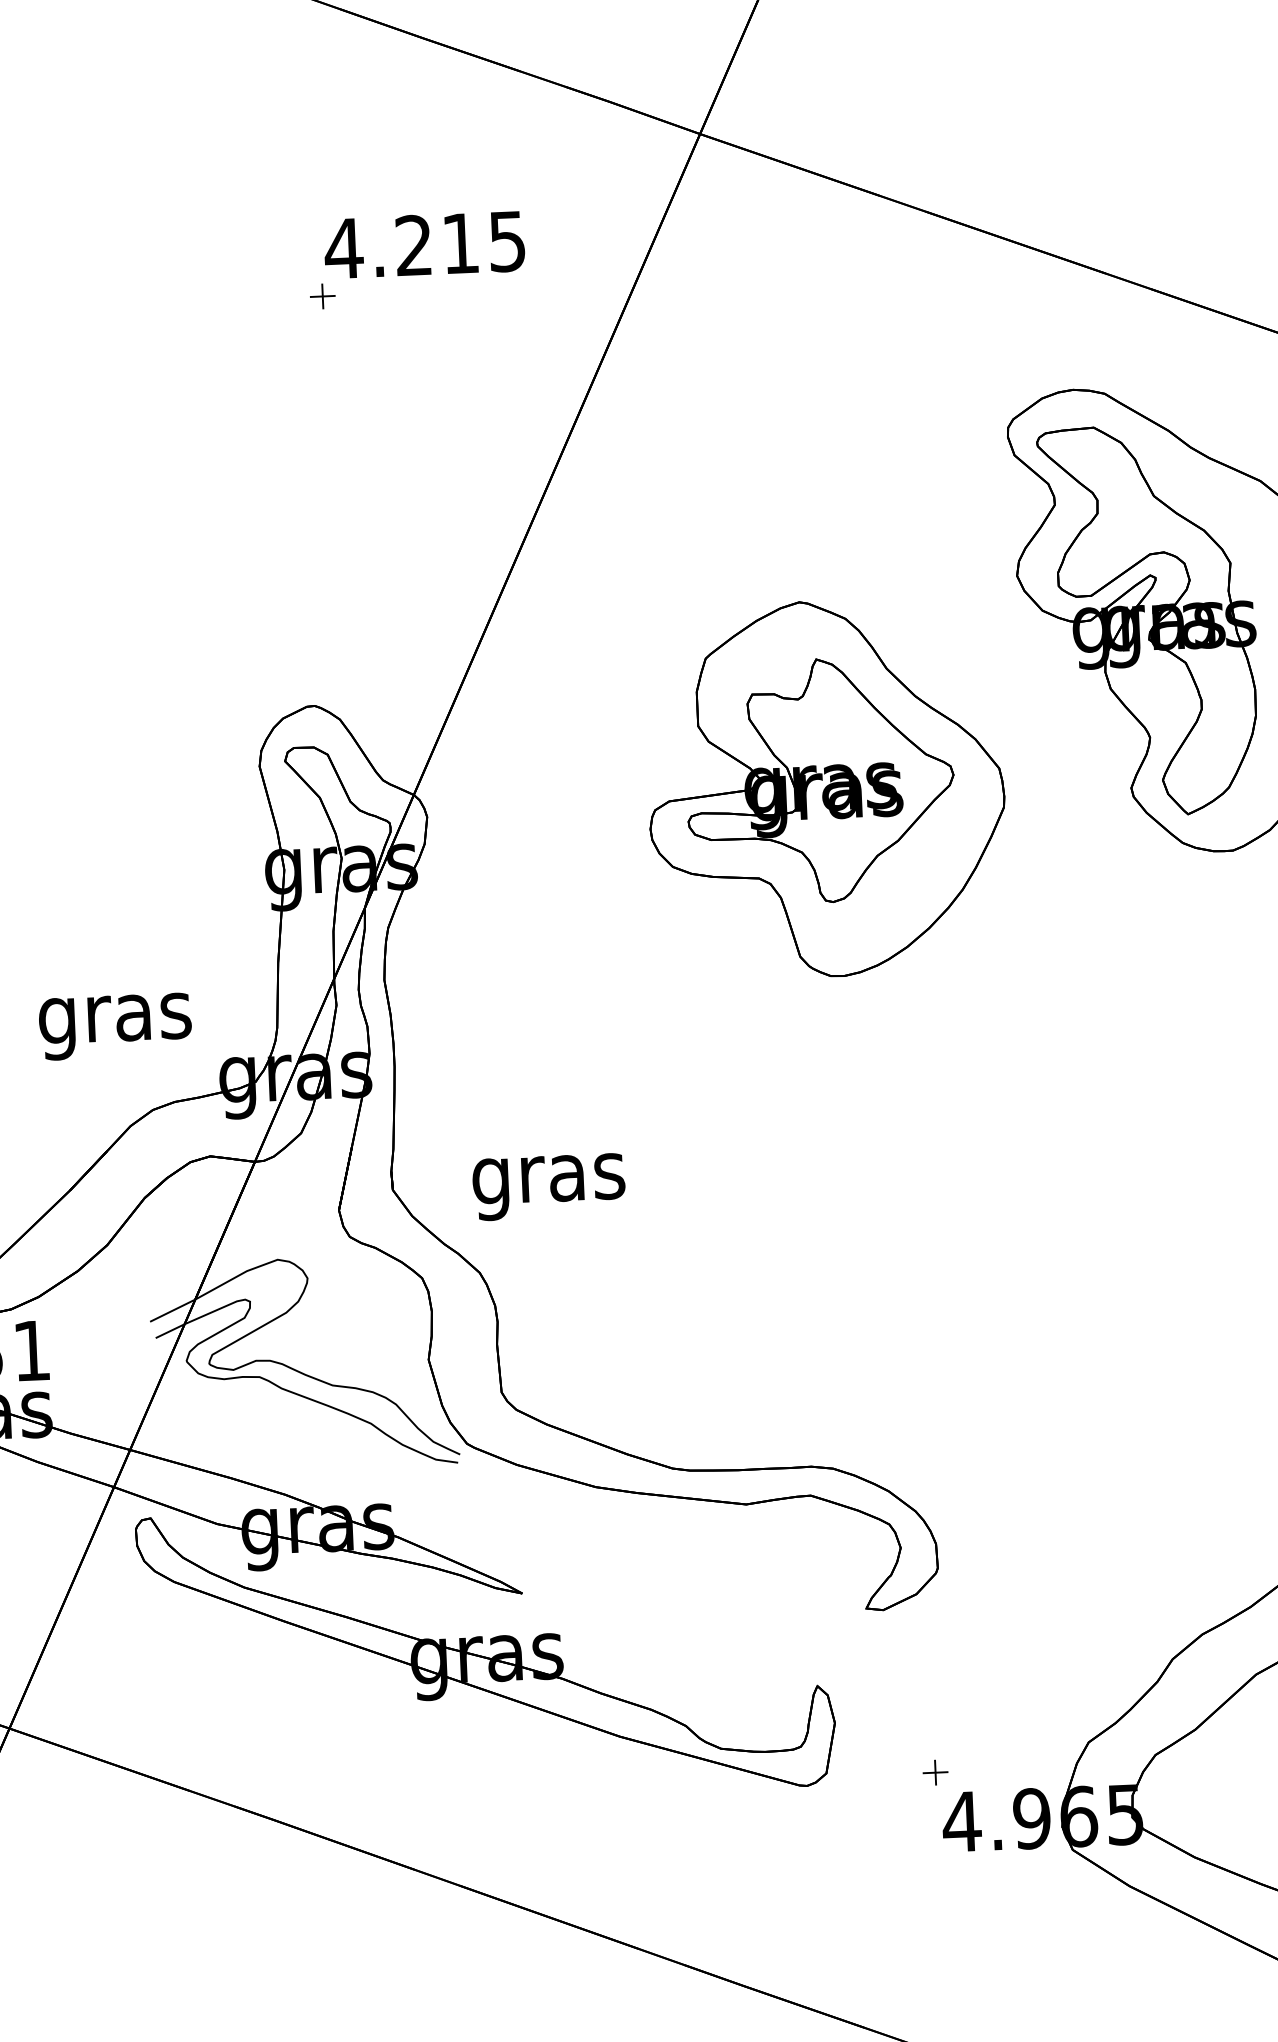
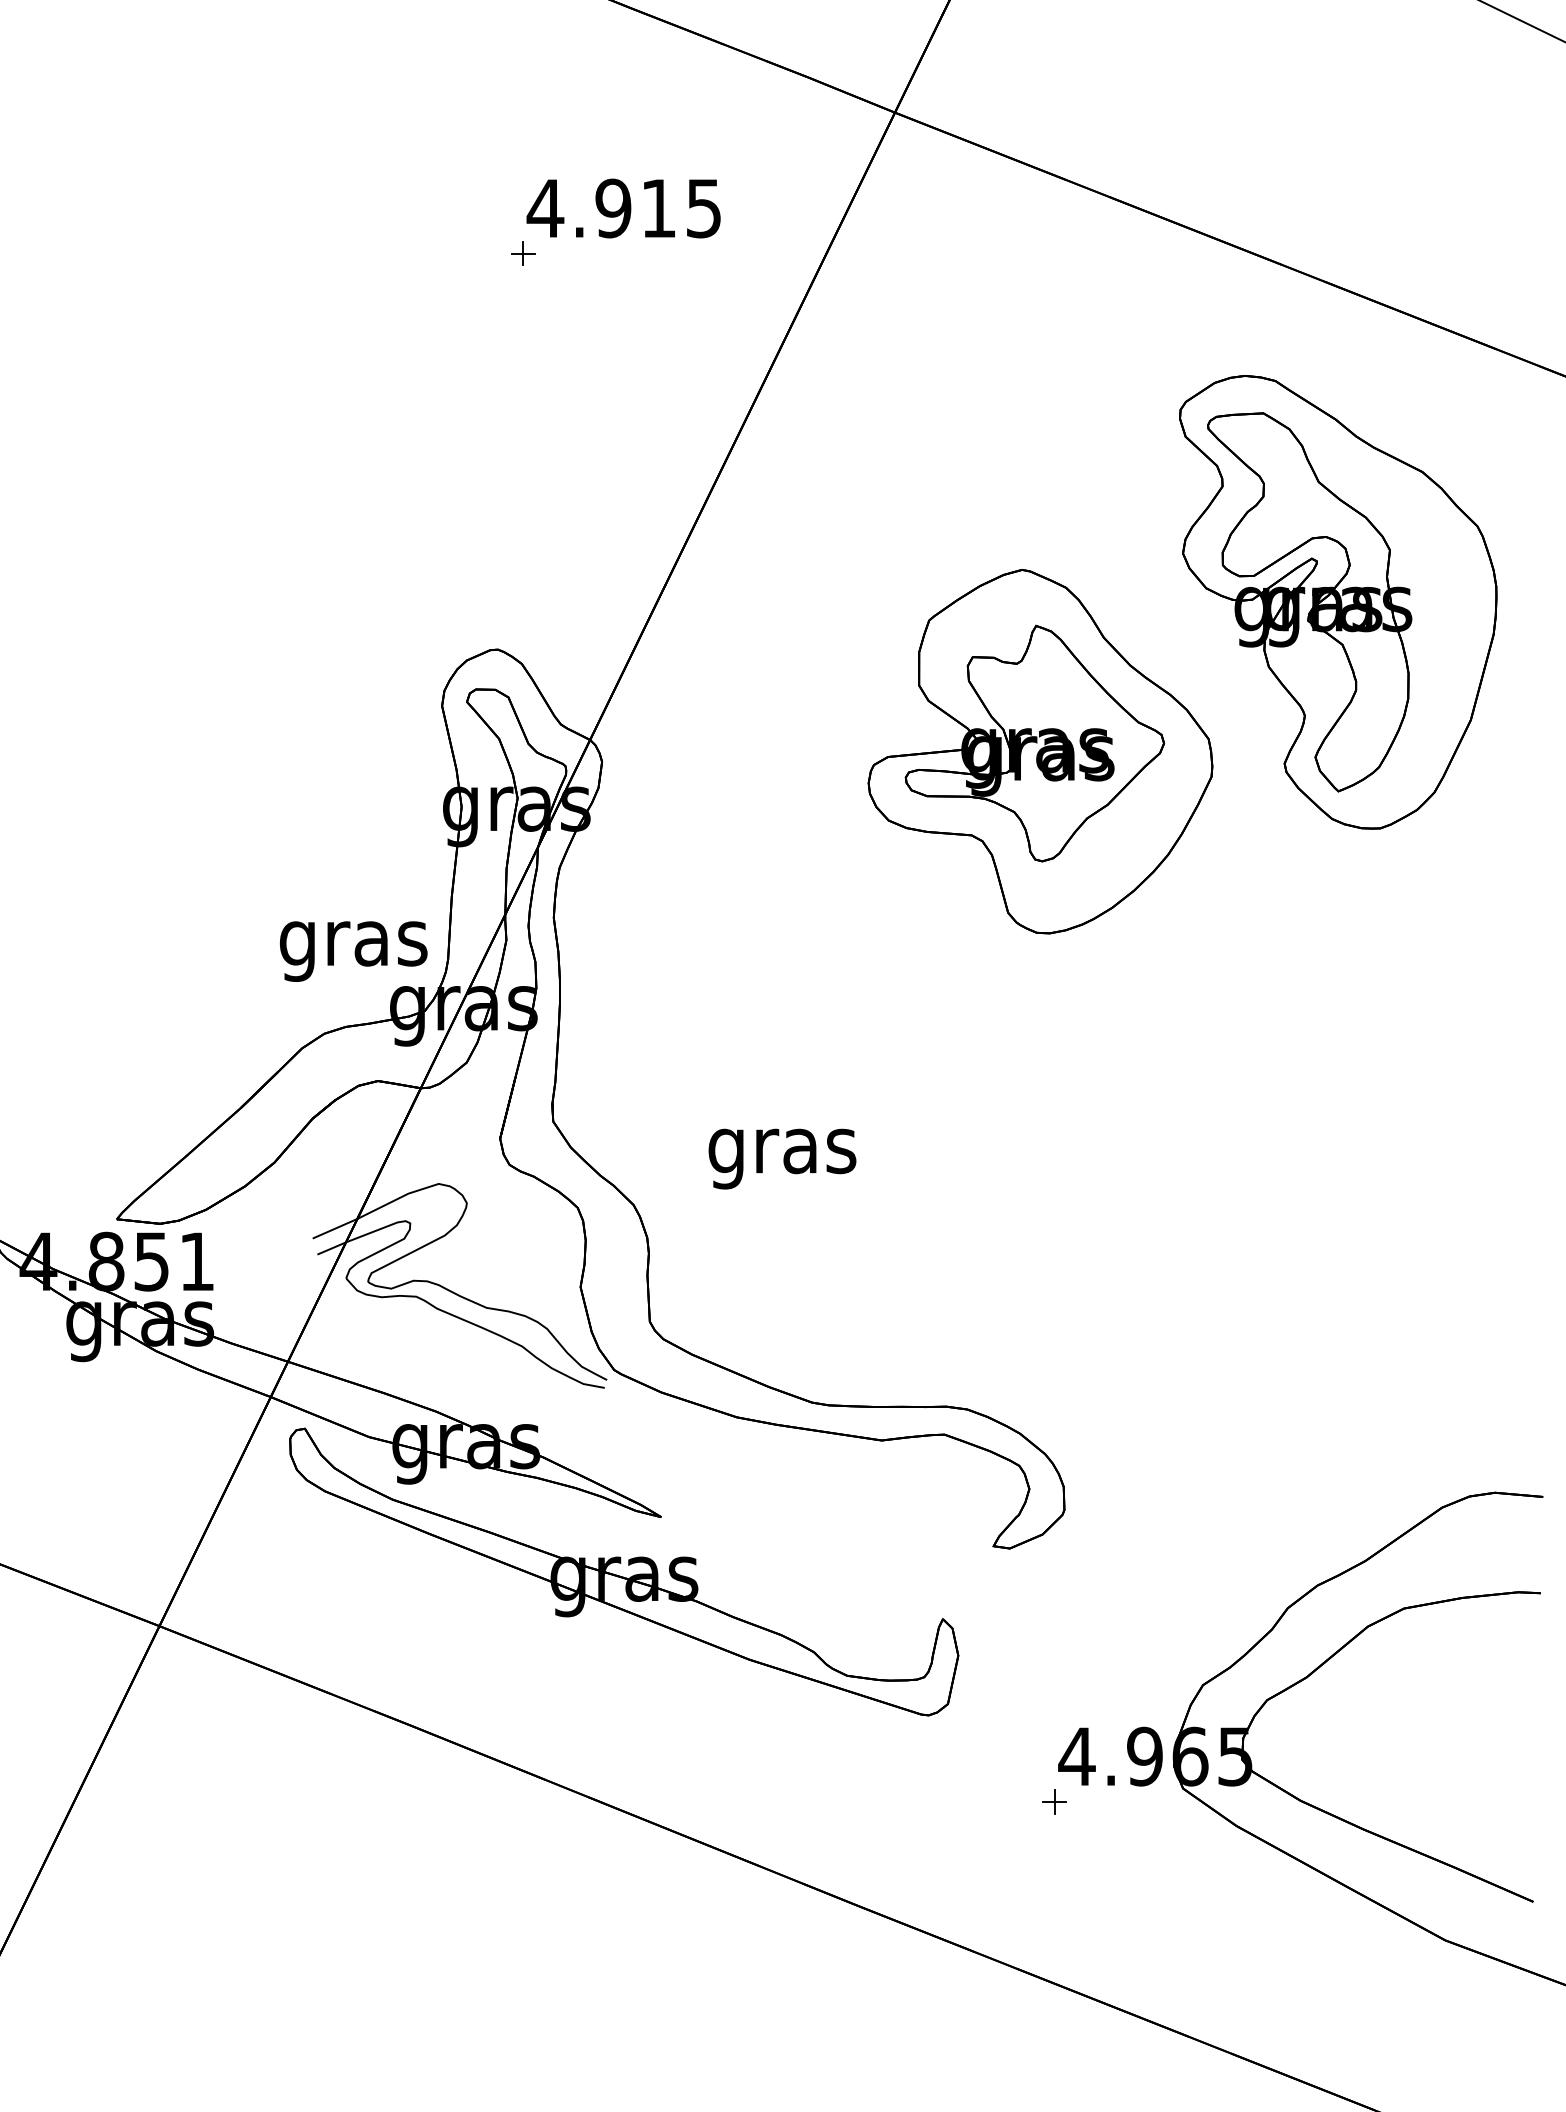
text: (414, 245) -> (613, 208), 4.215 -> 4.915
part: (826, 788) -> (1040, 751), moved
text: (115, 1026) -> (353, 951), moved
text: (549, 1186) -> (782, 1158), moved
part: (935, 1772) -> (1054, 1801), moved

